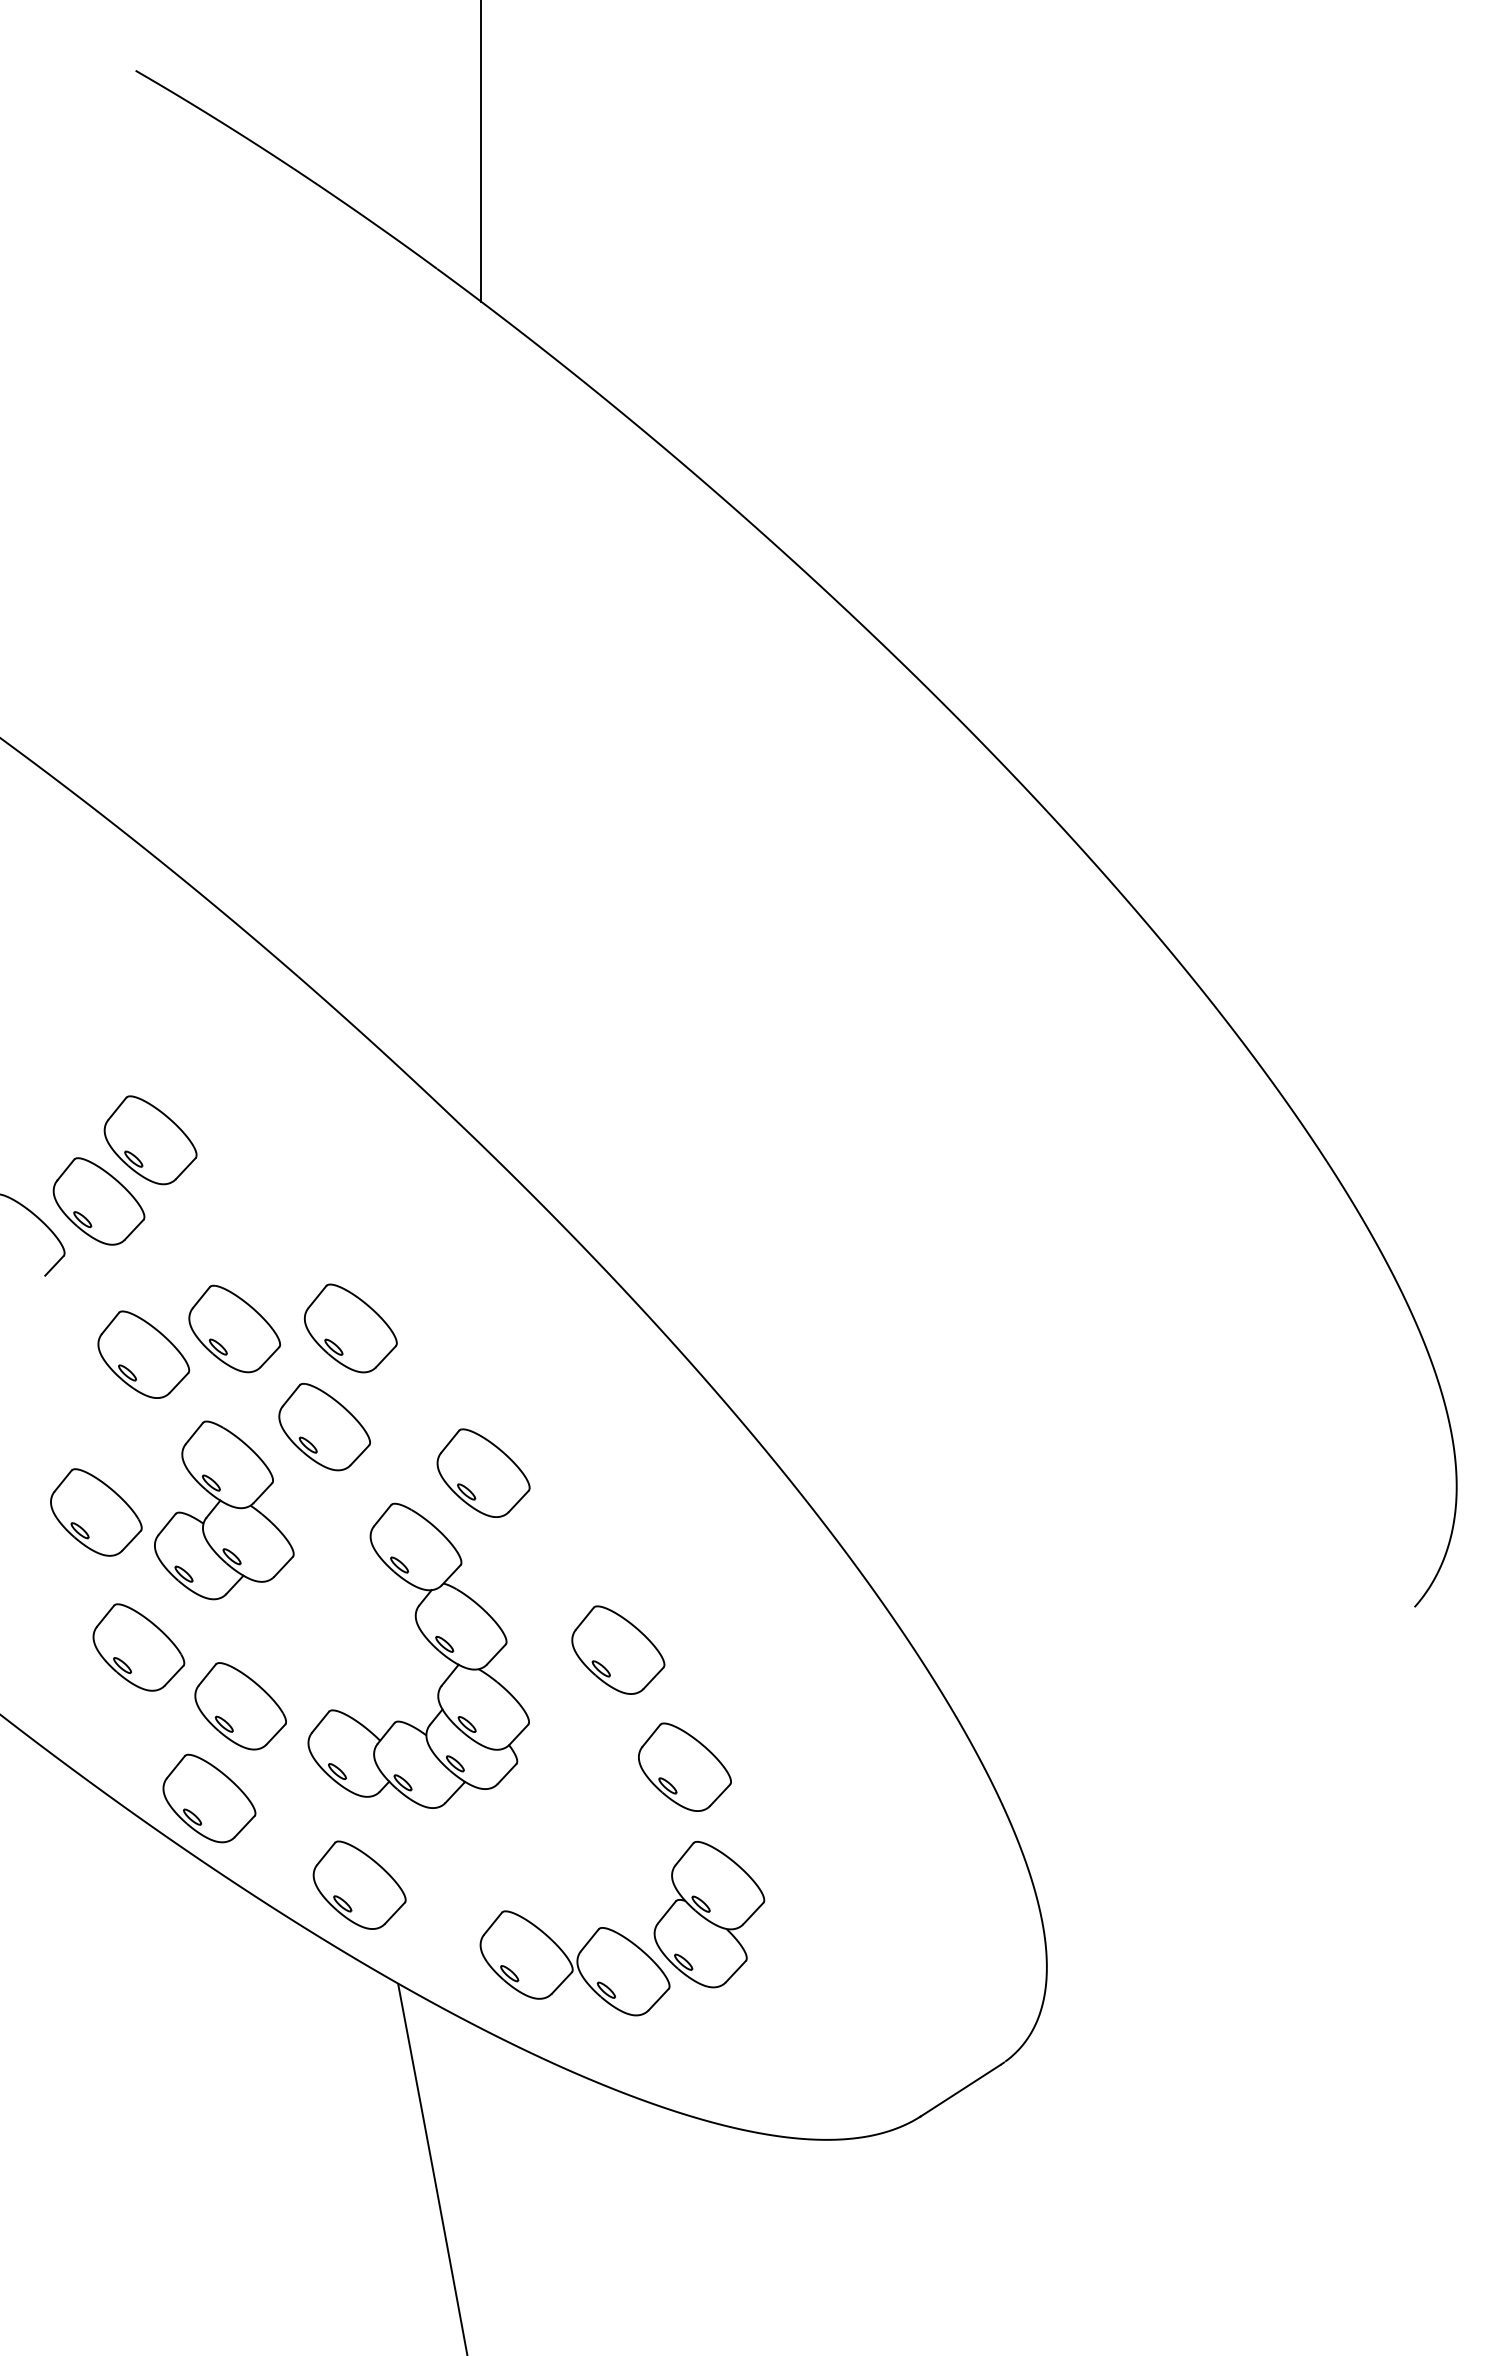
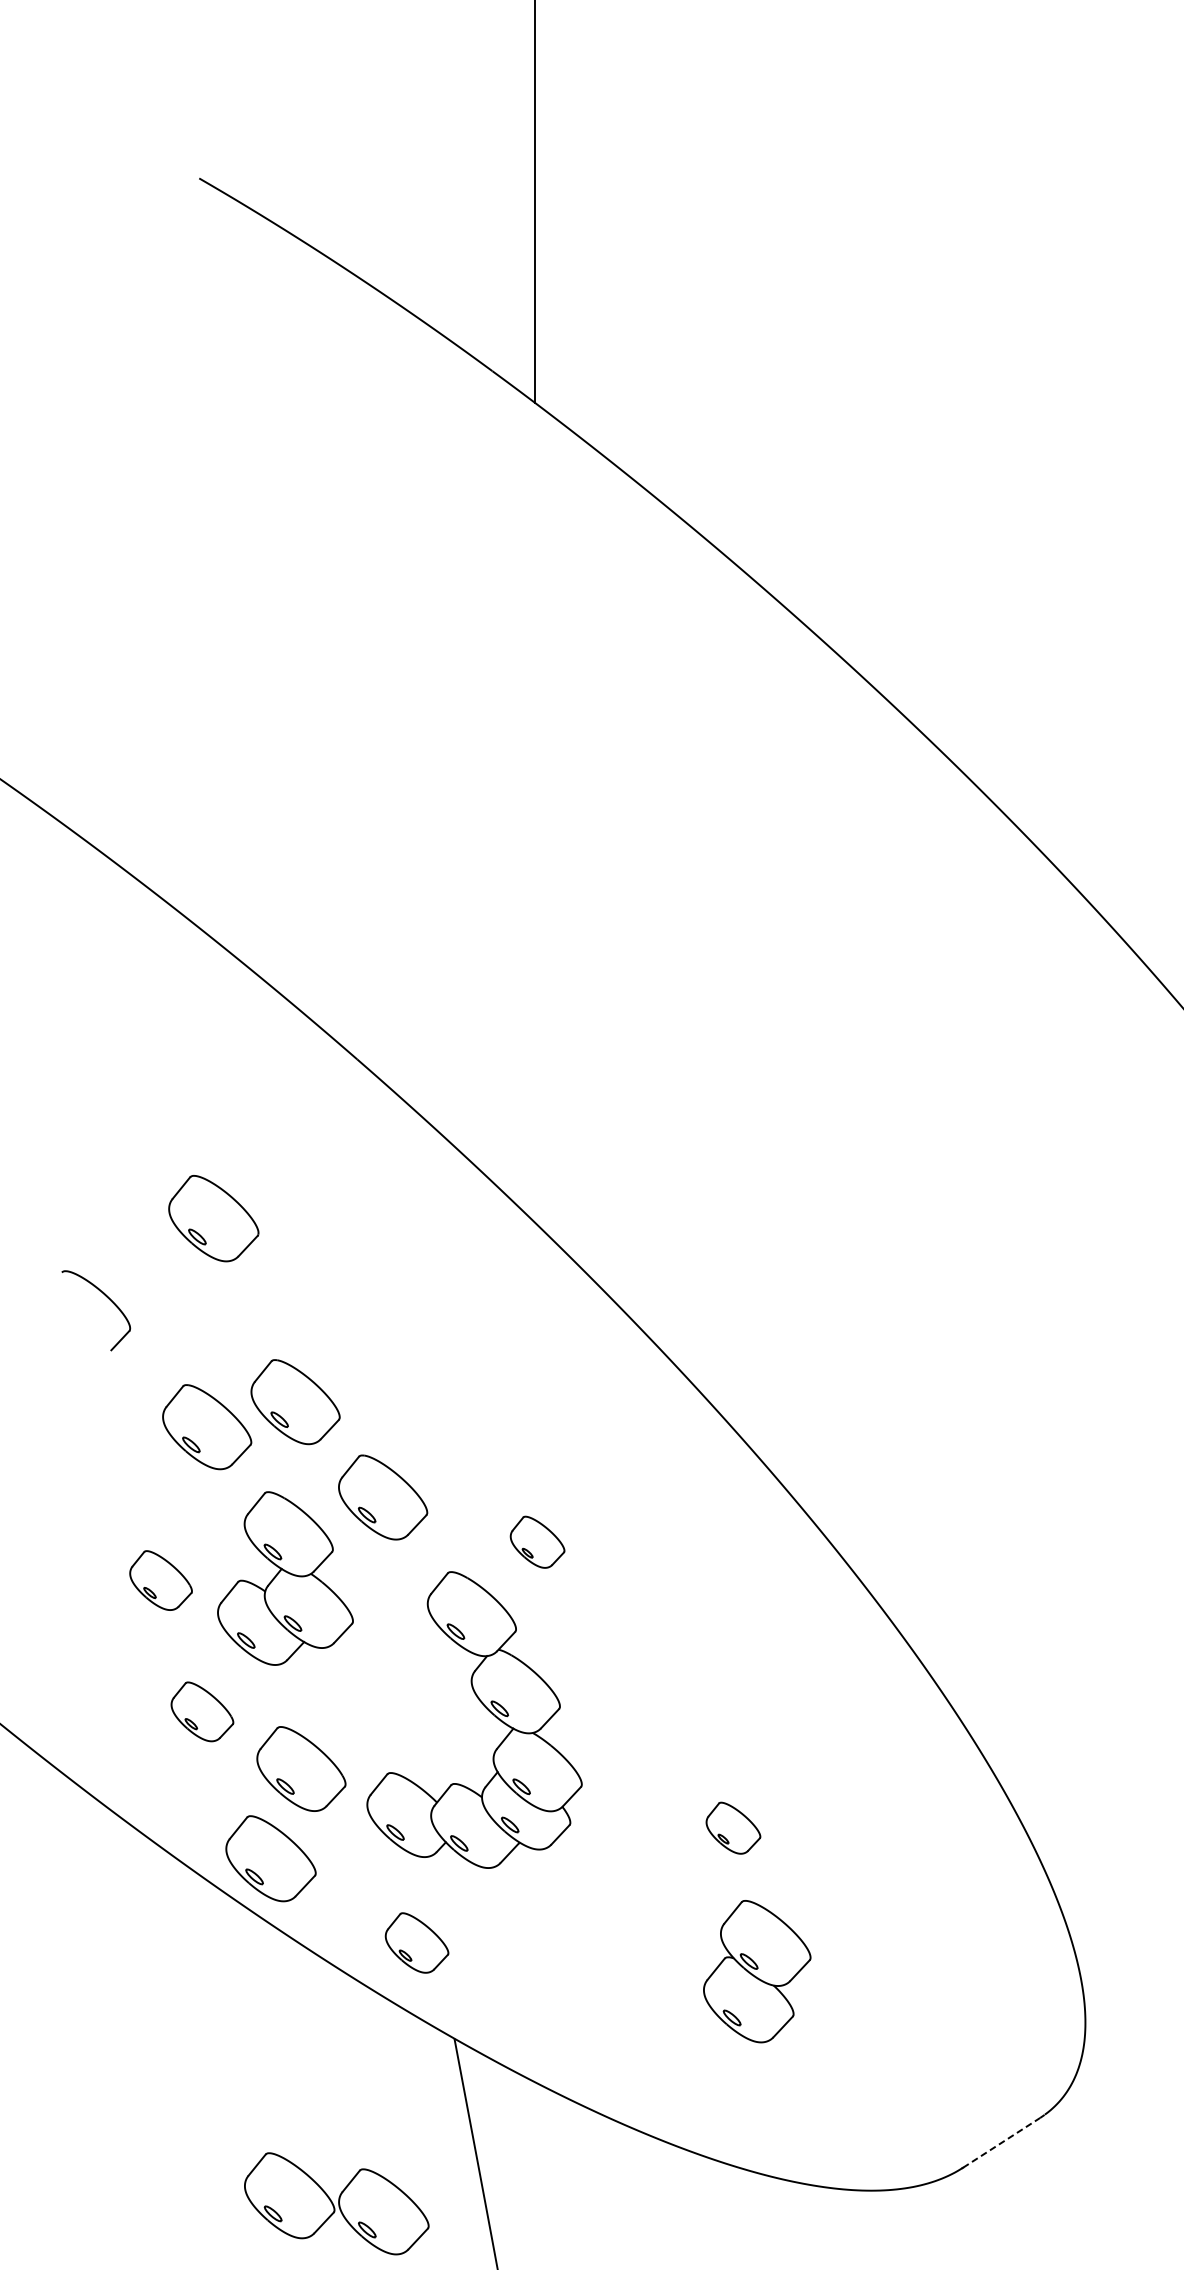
part: (98, 1201) -> (163, 1278), removed
part: (350, 1328) -> (408, 1401), removed
part: (483, 1472) -> (537, 1541), size x0.6
part: (96, 1512) -> (161, 1580), size x0.7
part: (138, 1647) -> (202, 1711), size x0.7
part: (618, 1649) -> (668, 1713), removed
part: (684, 1766) -> (733, 1827), size x0.6
part: (359, 1884) -> (416, 1942), size x0.7
part: (574, 1963) -> (336, 2203), moved
line: (961, 2090) -> (1002, 2142), solid -> dashed

